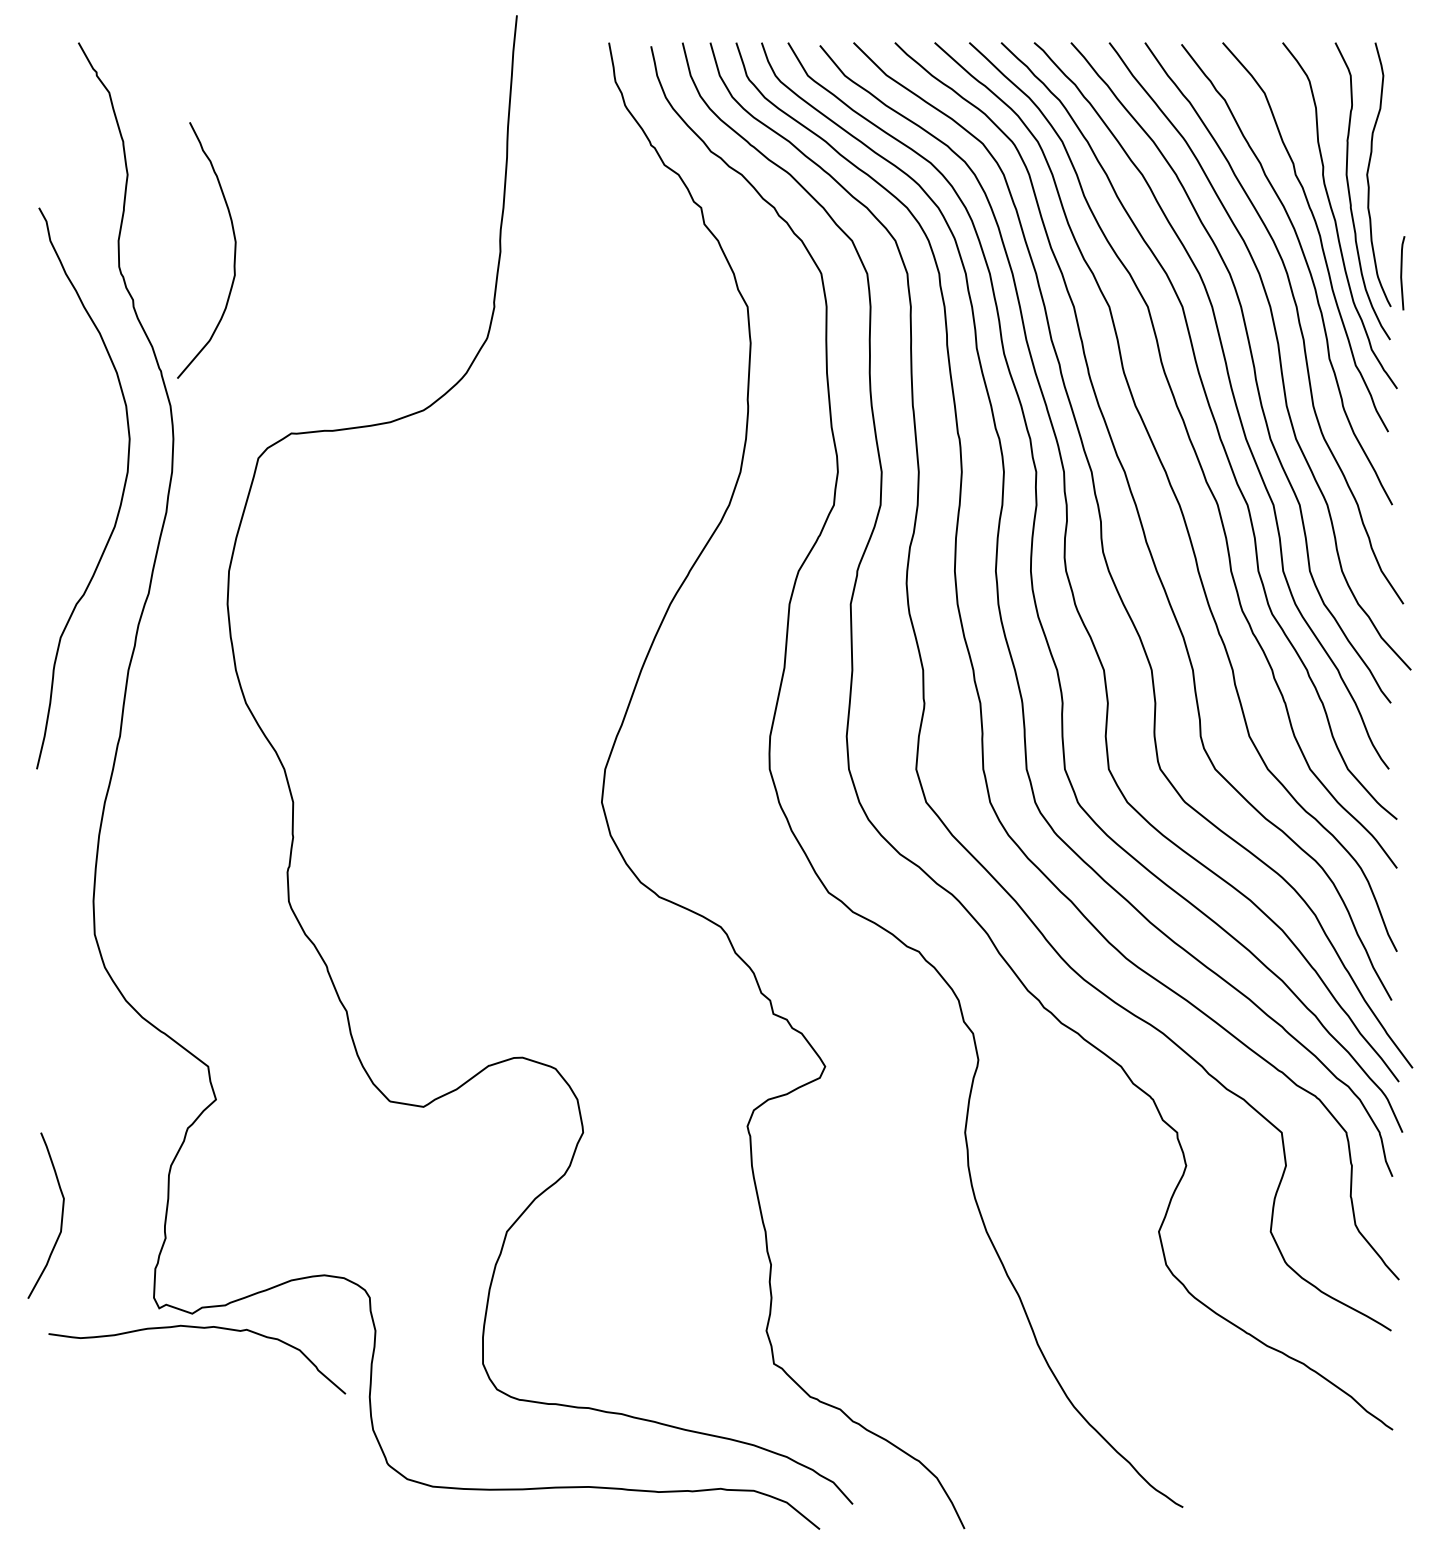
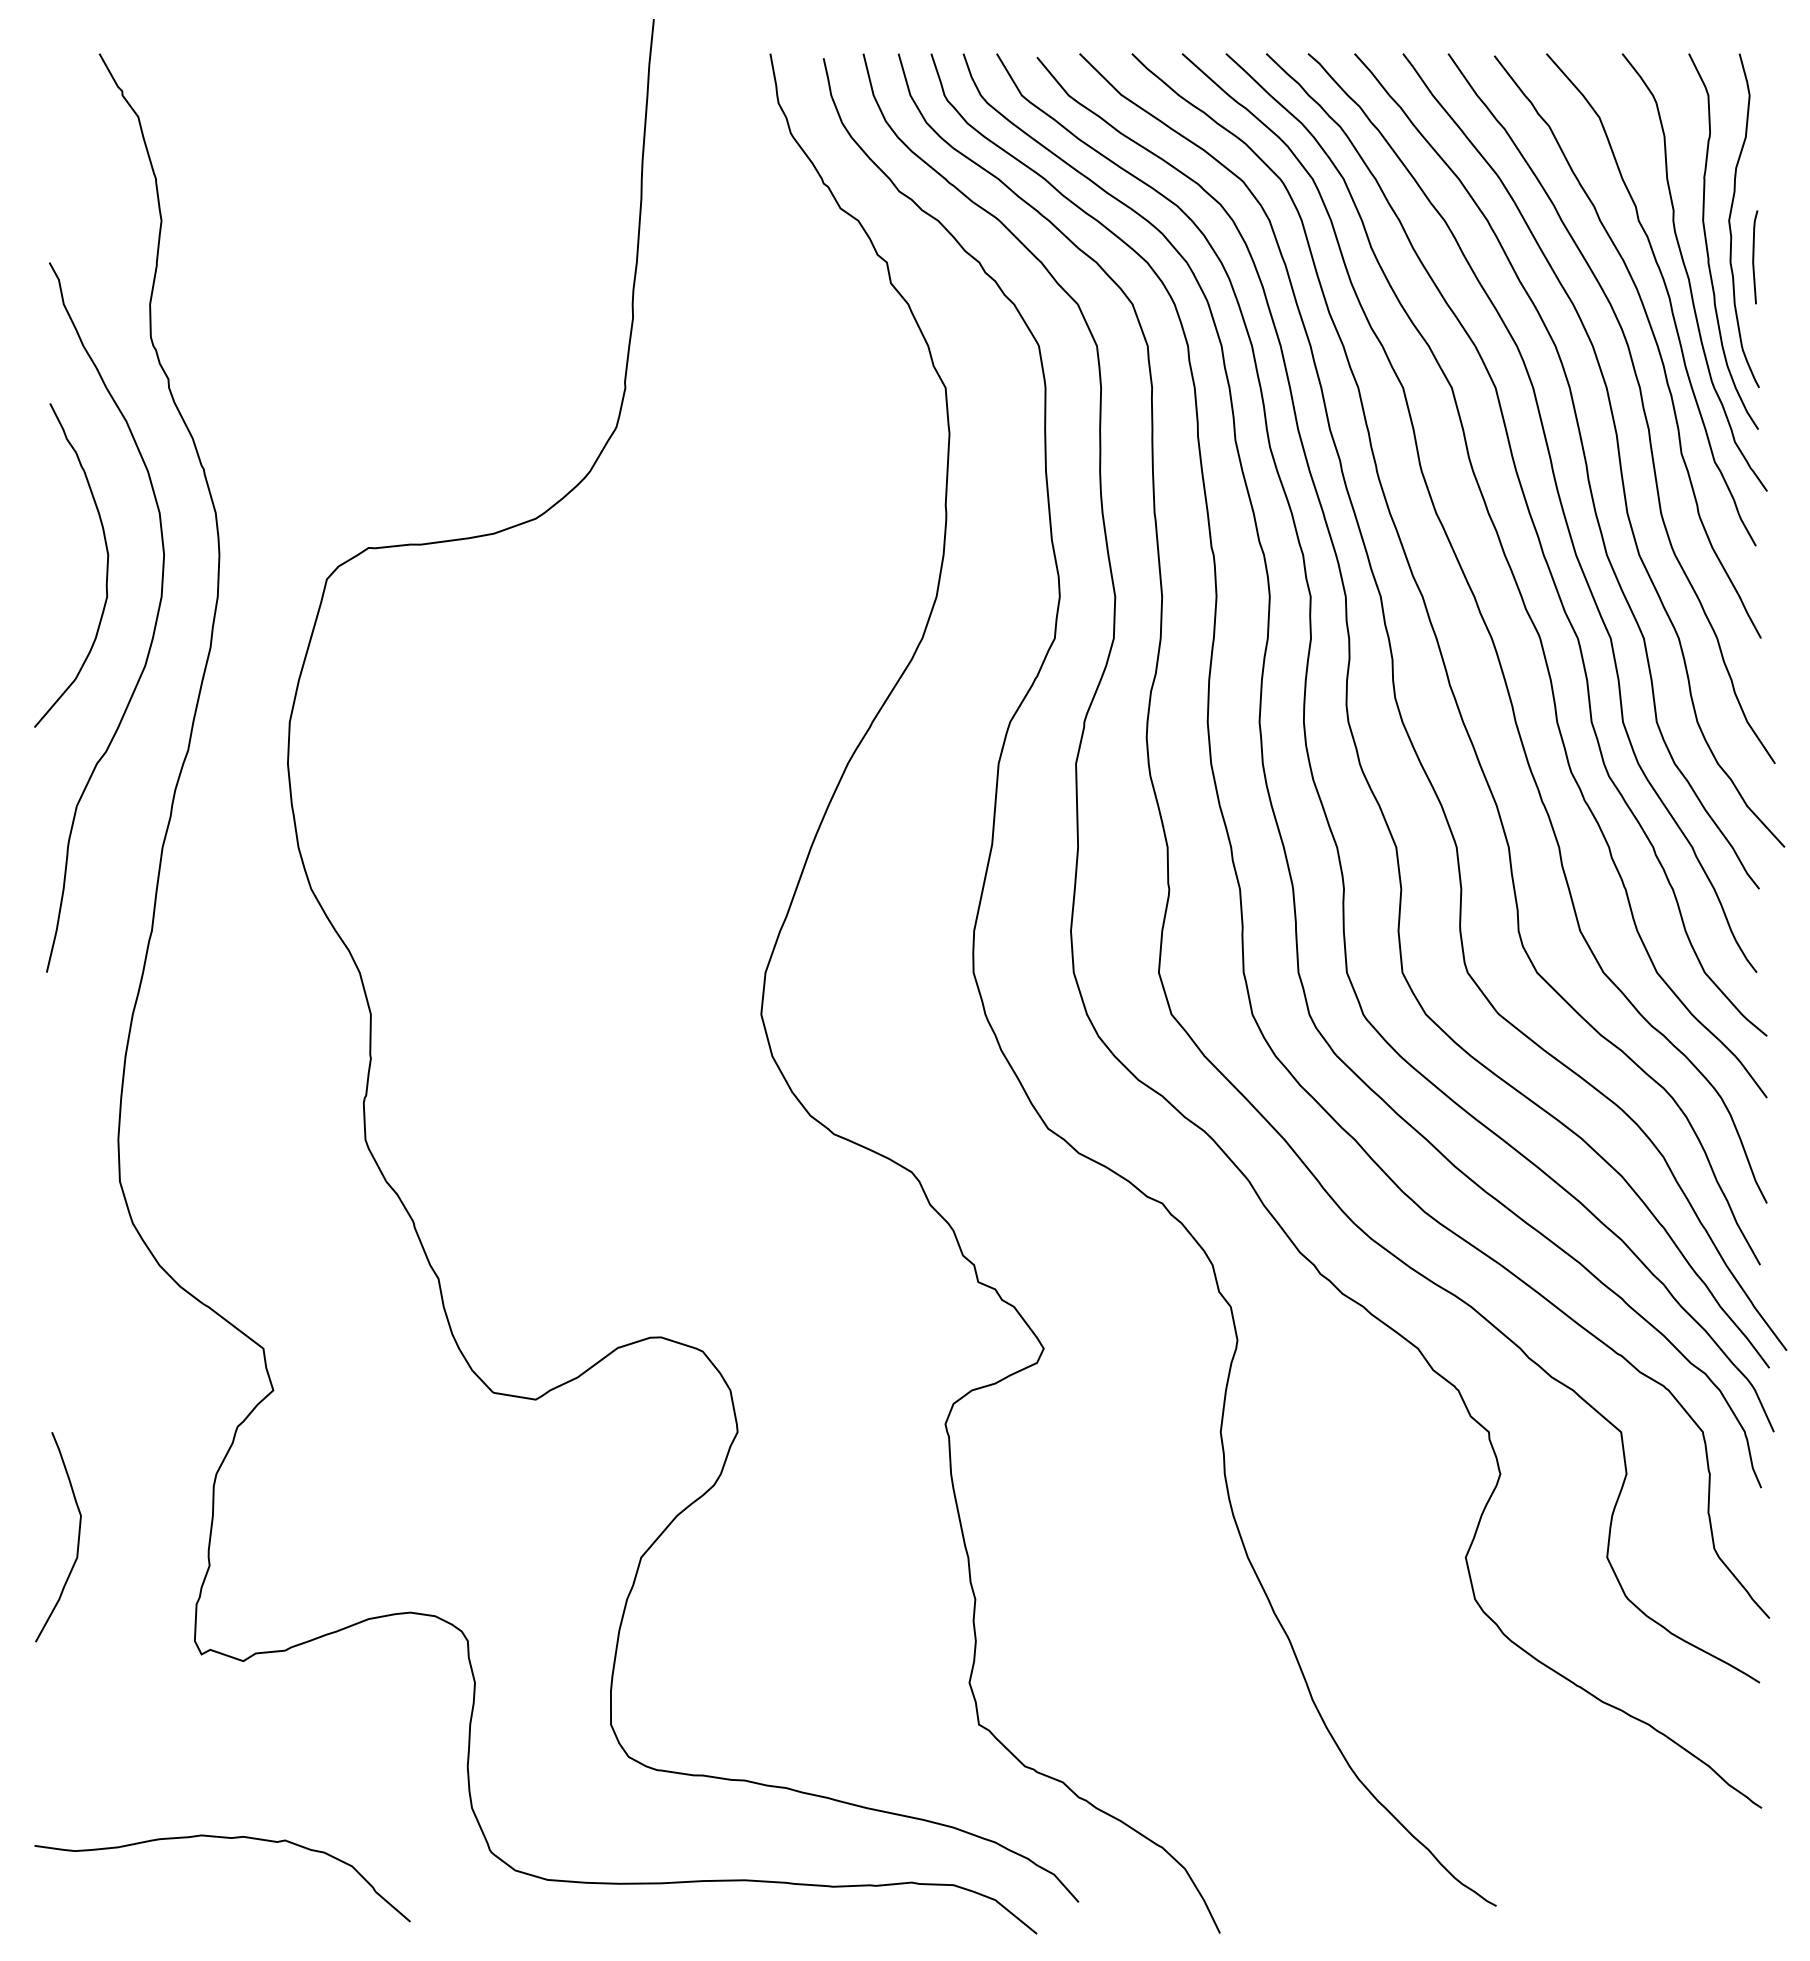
curve: (234, 250) -> (106, 565), moved
line: (1402, 273) -> (1754, 257), moved
curve: (197, 1328) -> (222, 1838), moved

